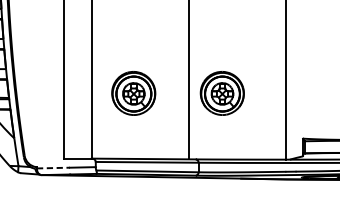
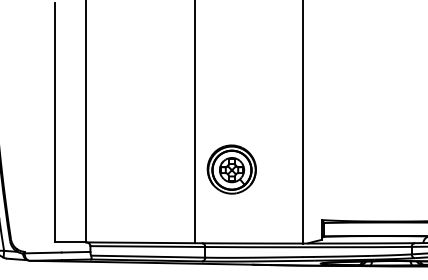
part: (133, 93) -> (132, 169), removed
line: (53, 167) -> (43, 252), dashed -> solid

